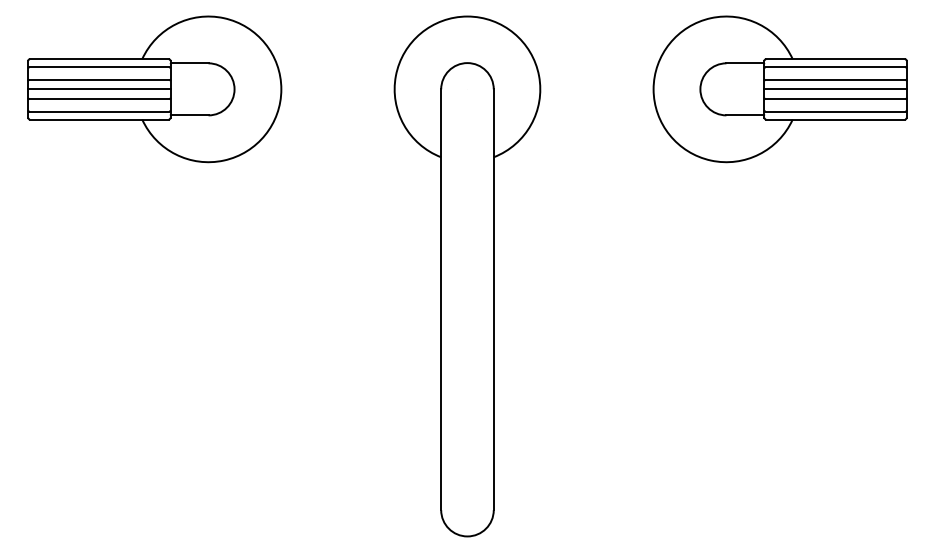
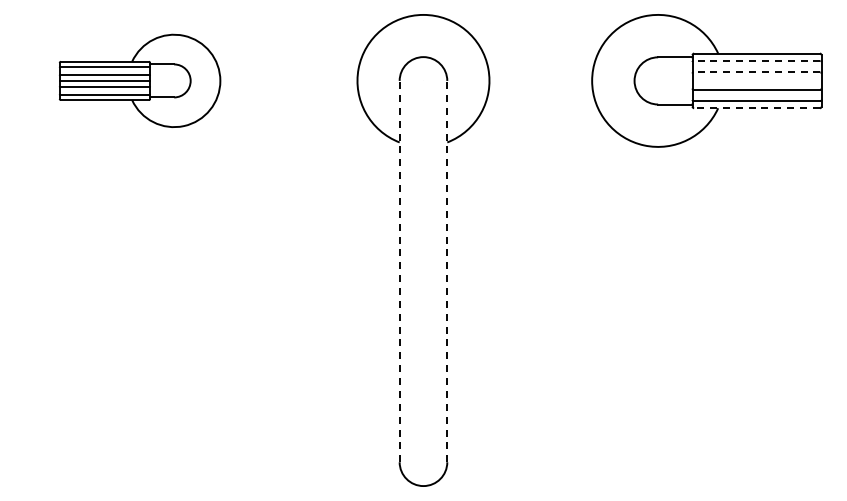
line: (834, 66) -> (756, 60), solid -> dashed
line: (834, 80) -> (756, 72), solid -> dashed
part: (154, 88) -> (139, 80), size x0.7
line: (834, 88) -> (756, 80), removed
line: (836, 119) -> (757, 108), solid -> dashed
line: (441, 299) -> (399, 271), solid -> dashed
line: (493, 299) -> (447, 271), solid -> dashed

